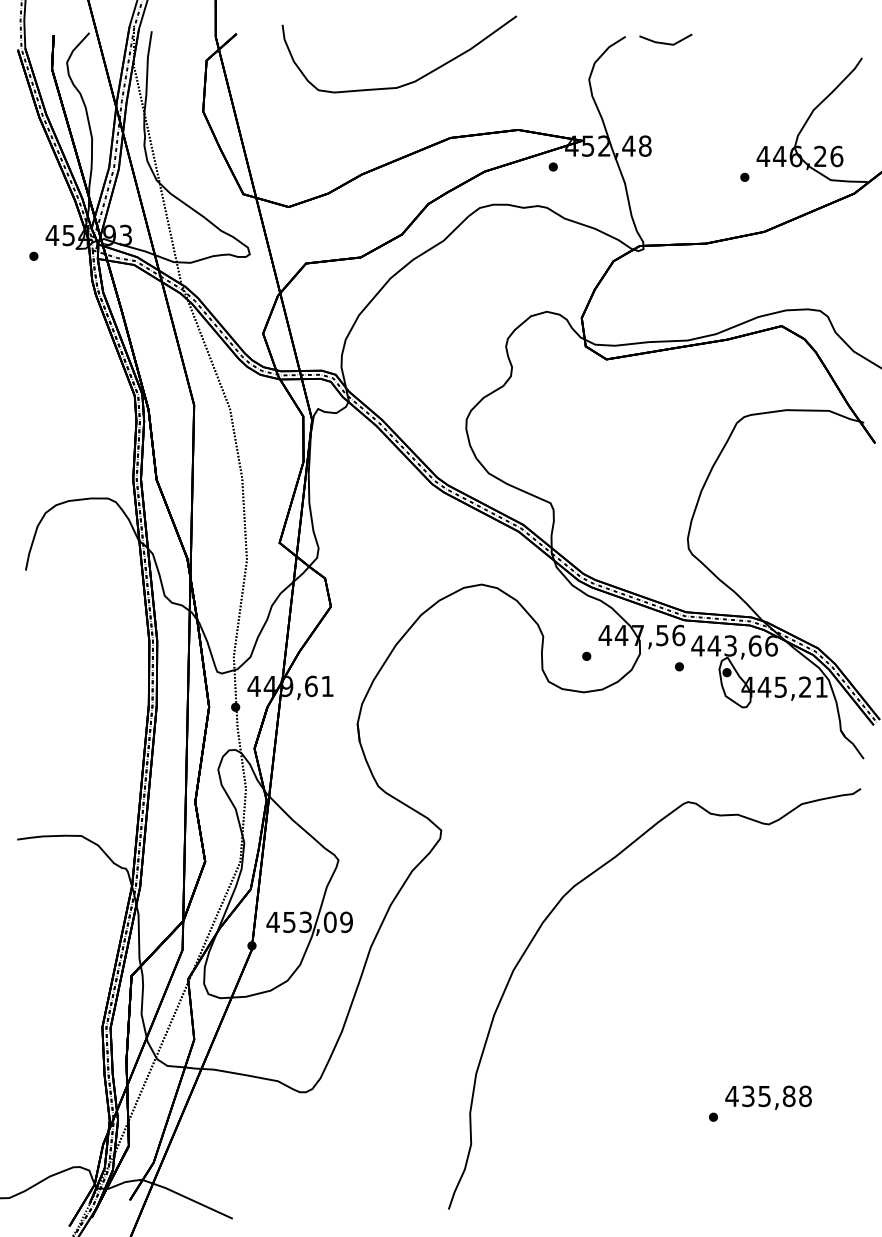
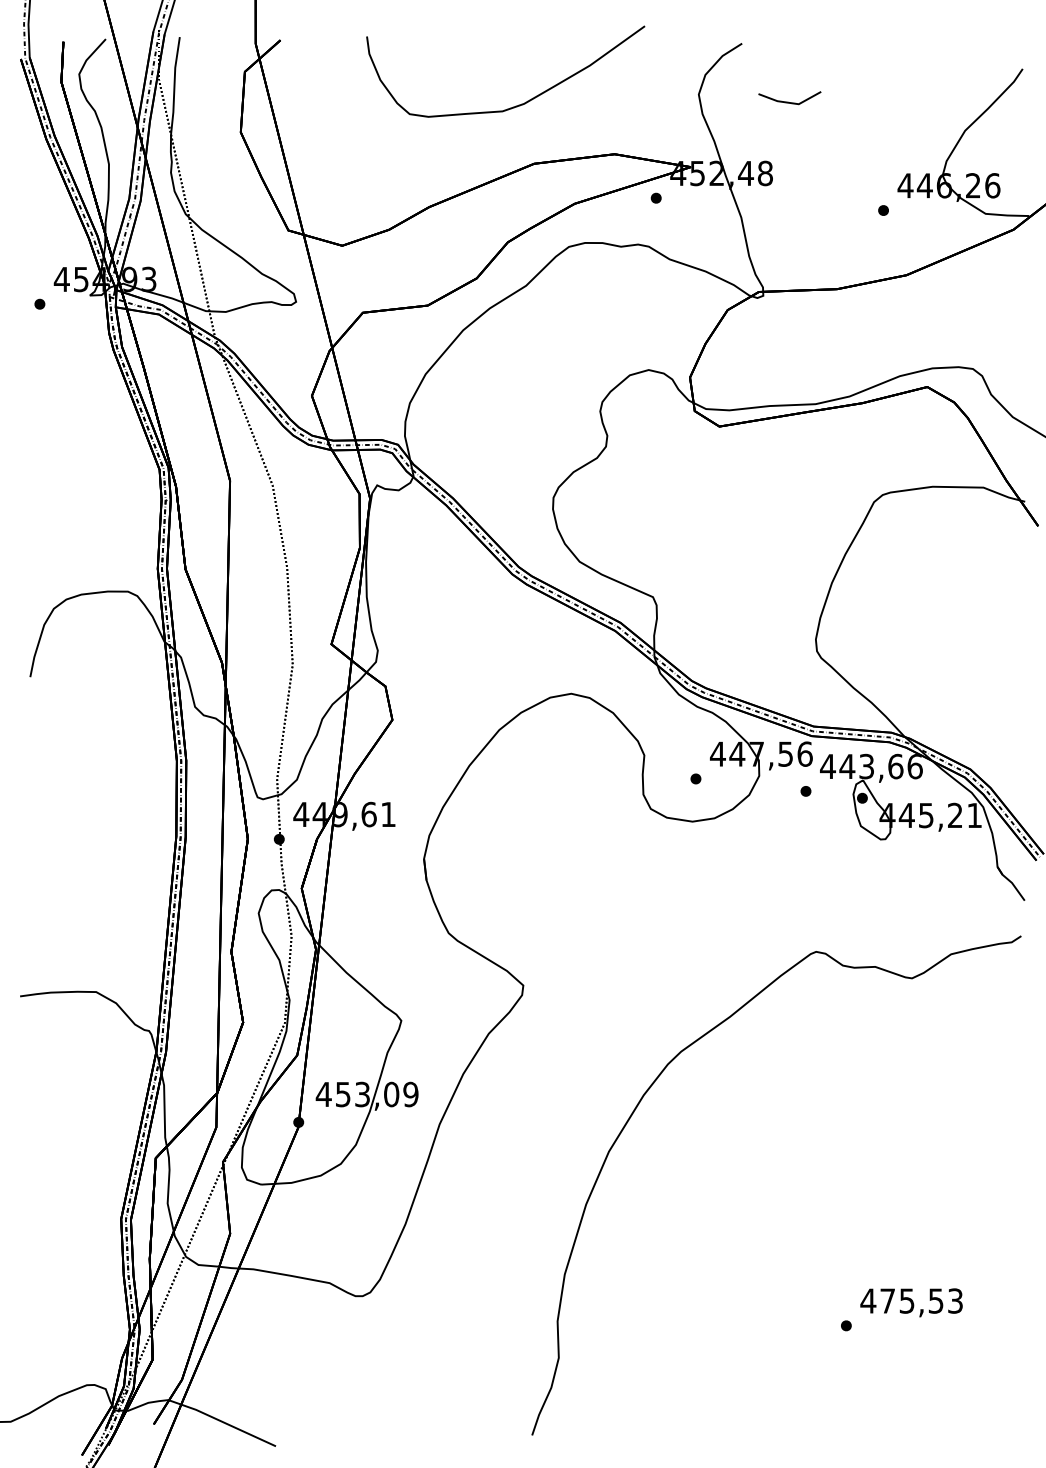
line: (664, 42) -> (788, 101), moved
curve: (407, 82) -> (515, 105), moved
text: (776, 1095) -> (921, 1300), 435,88 -> 475,53

